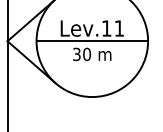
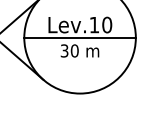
text: (119, 28) -> (107, 25), Lev.11 -> Lev.10

